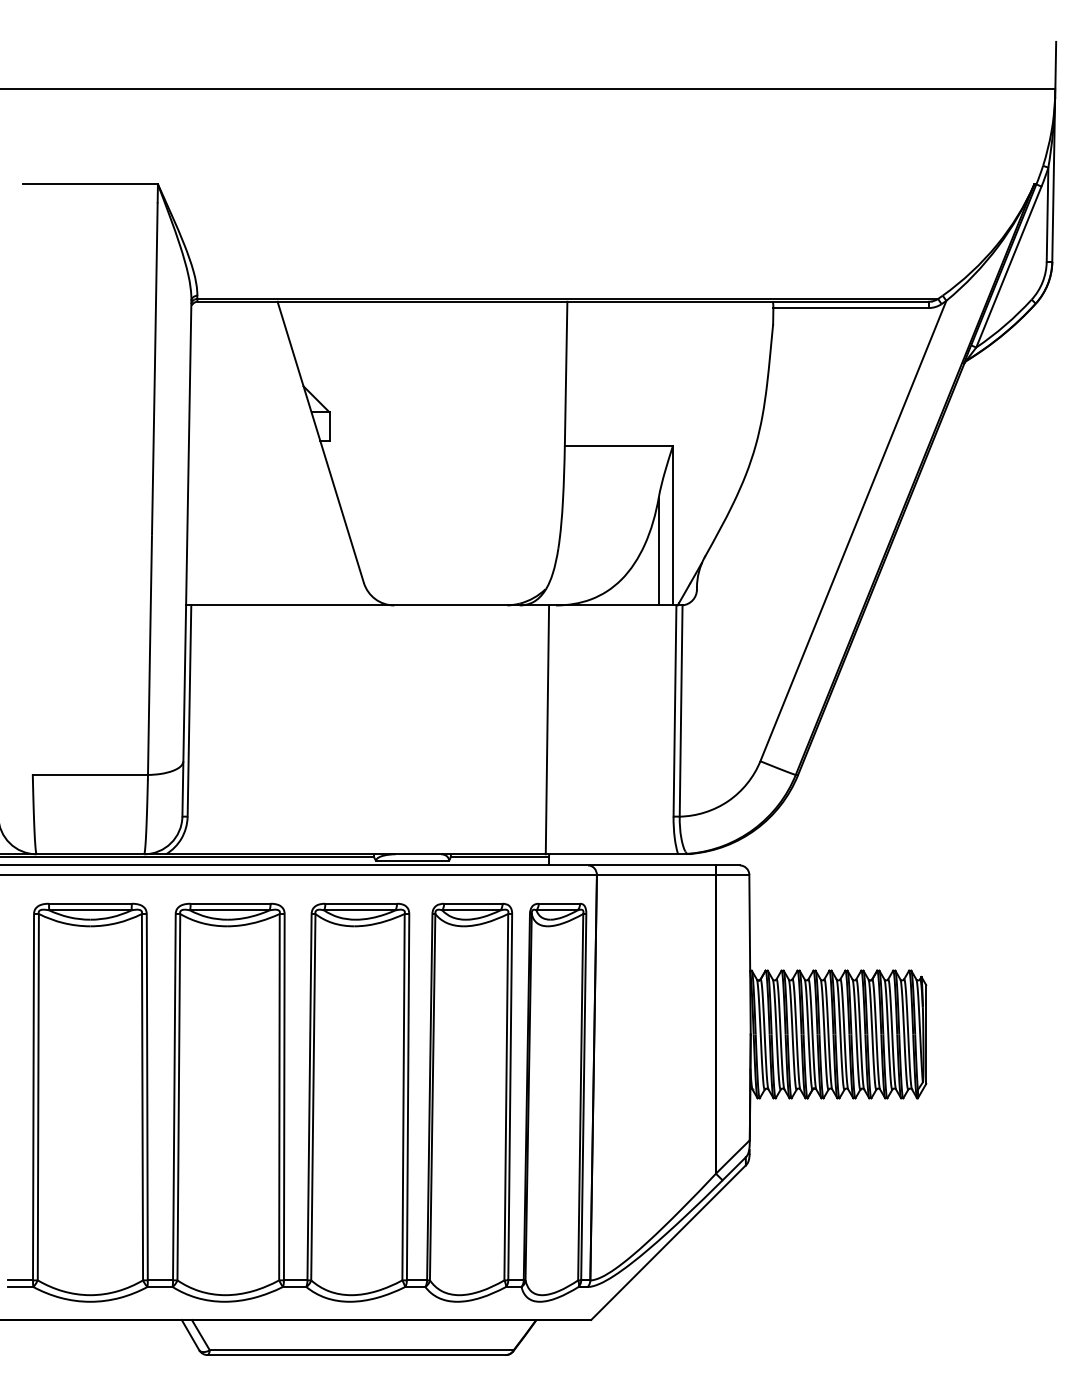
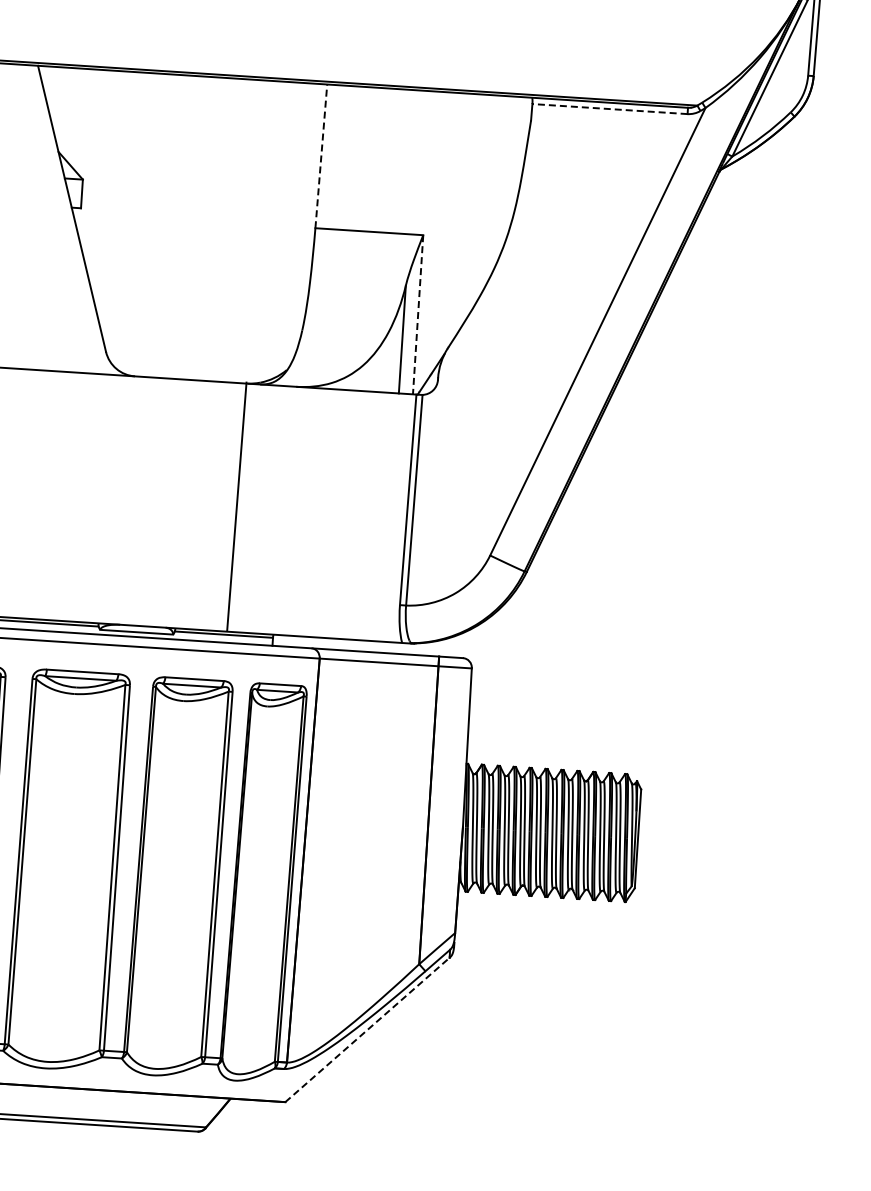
line: (851, 308) -> (610, 109), solid -> dashed
line: (566, 373) -> (321, 156), solid -> dashed
line: (672, 525) -> (417, 314), solid -> dashed
line: (547, 729) -> (236, 506), moved
line: (668, 1242) -> (367, 1029), solid -> dashed

